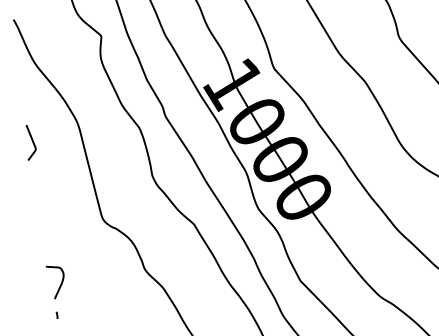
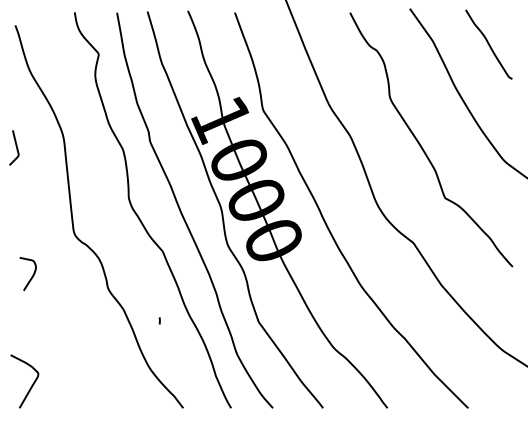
curve: (60, 283) -> (31, 276), moved
line: (56, 314) -> (159, 320), moved

